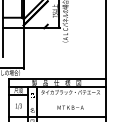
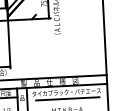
line: (71, 98) -> (67, 99), added

